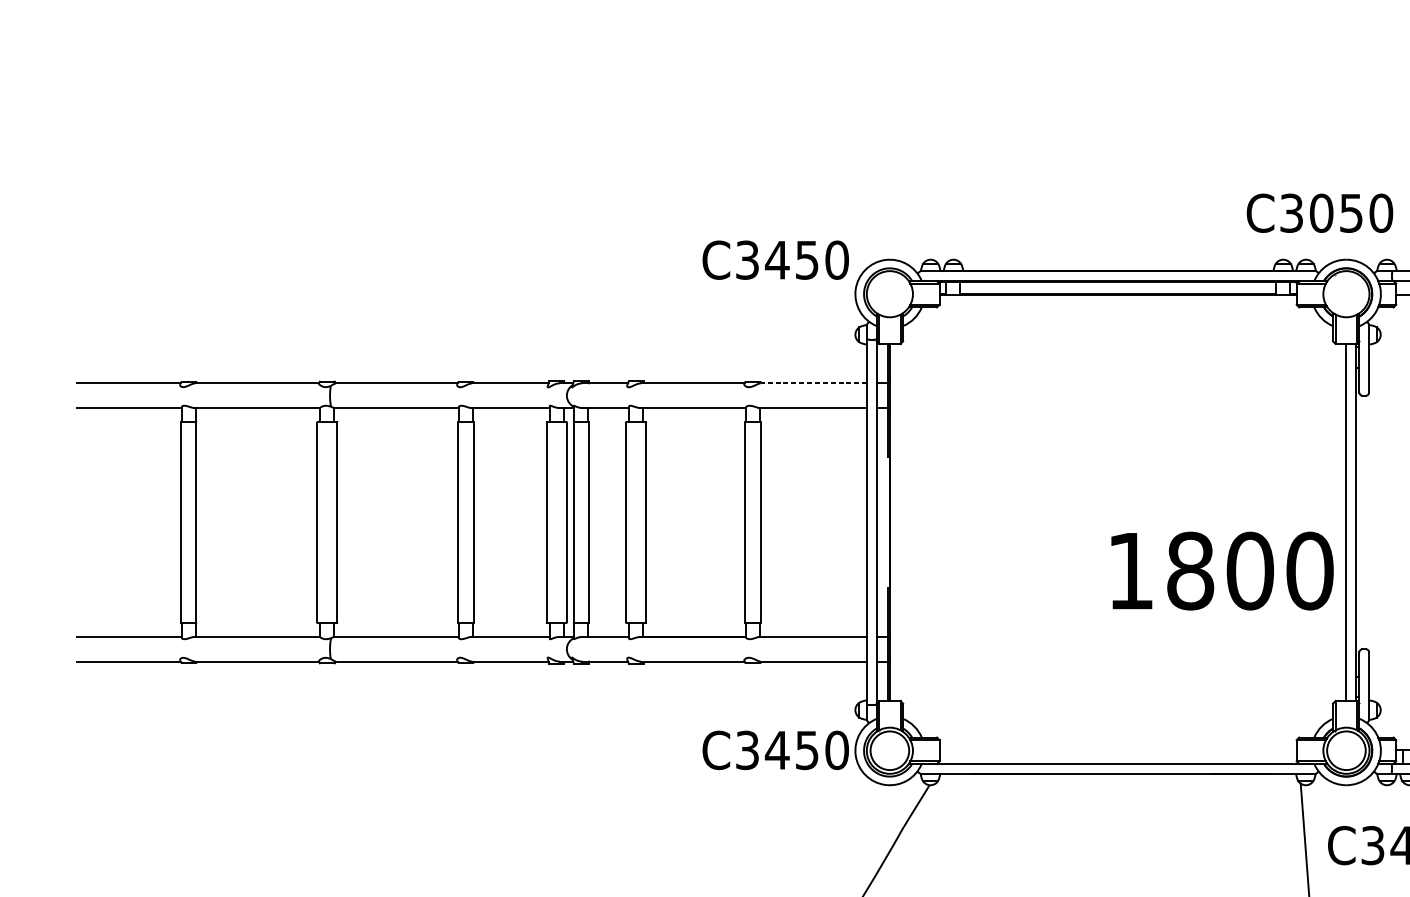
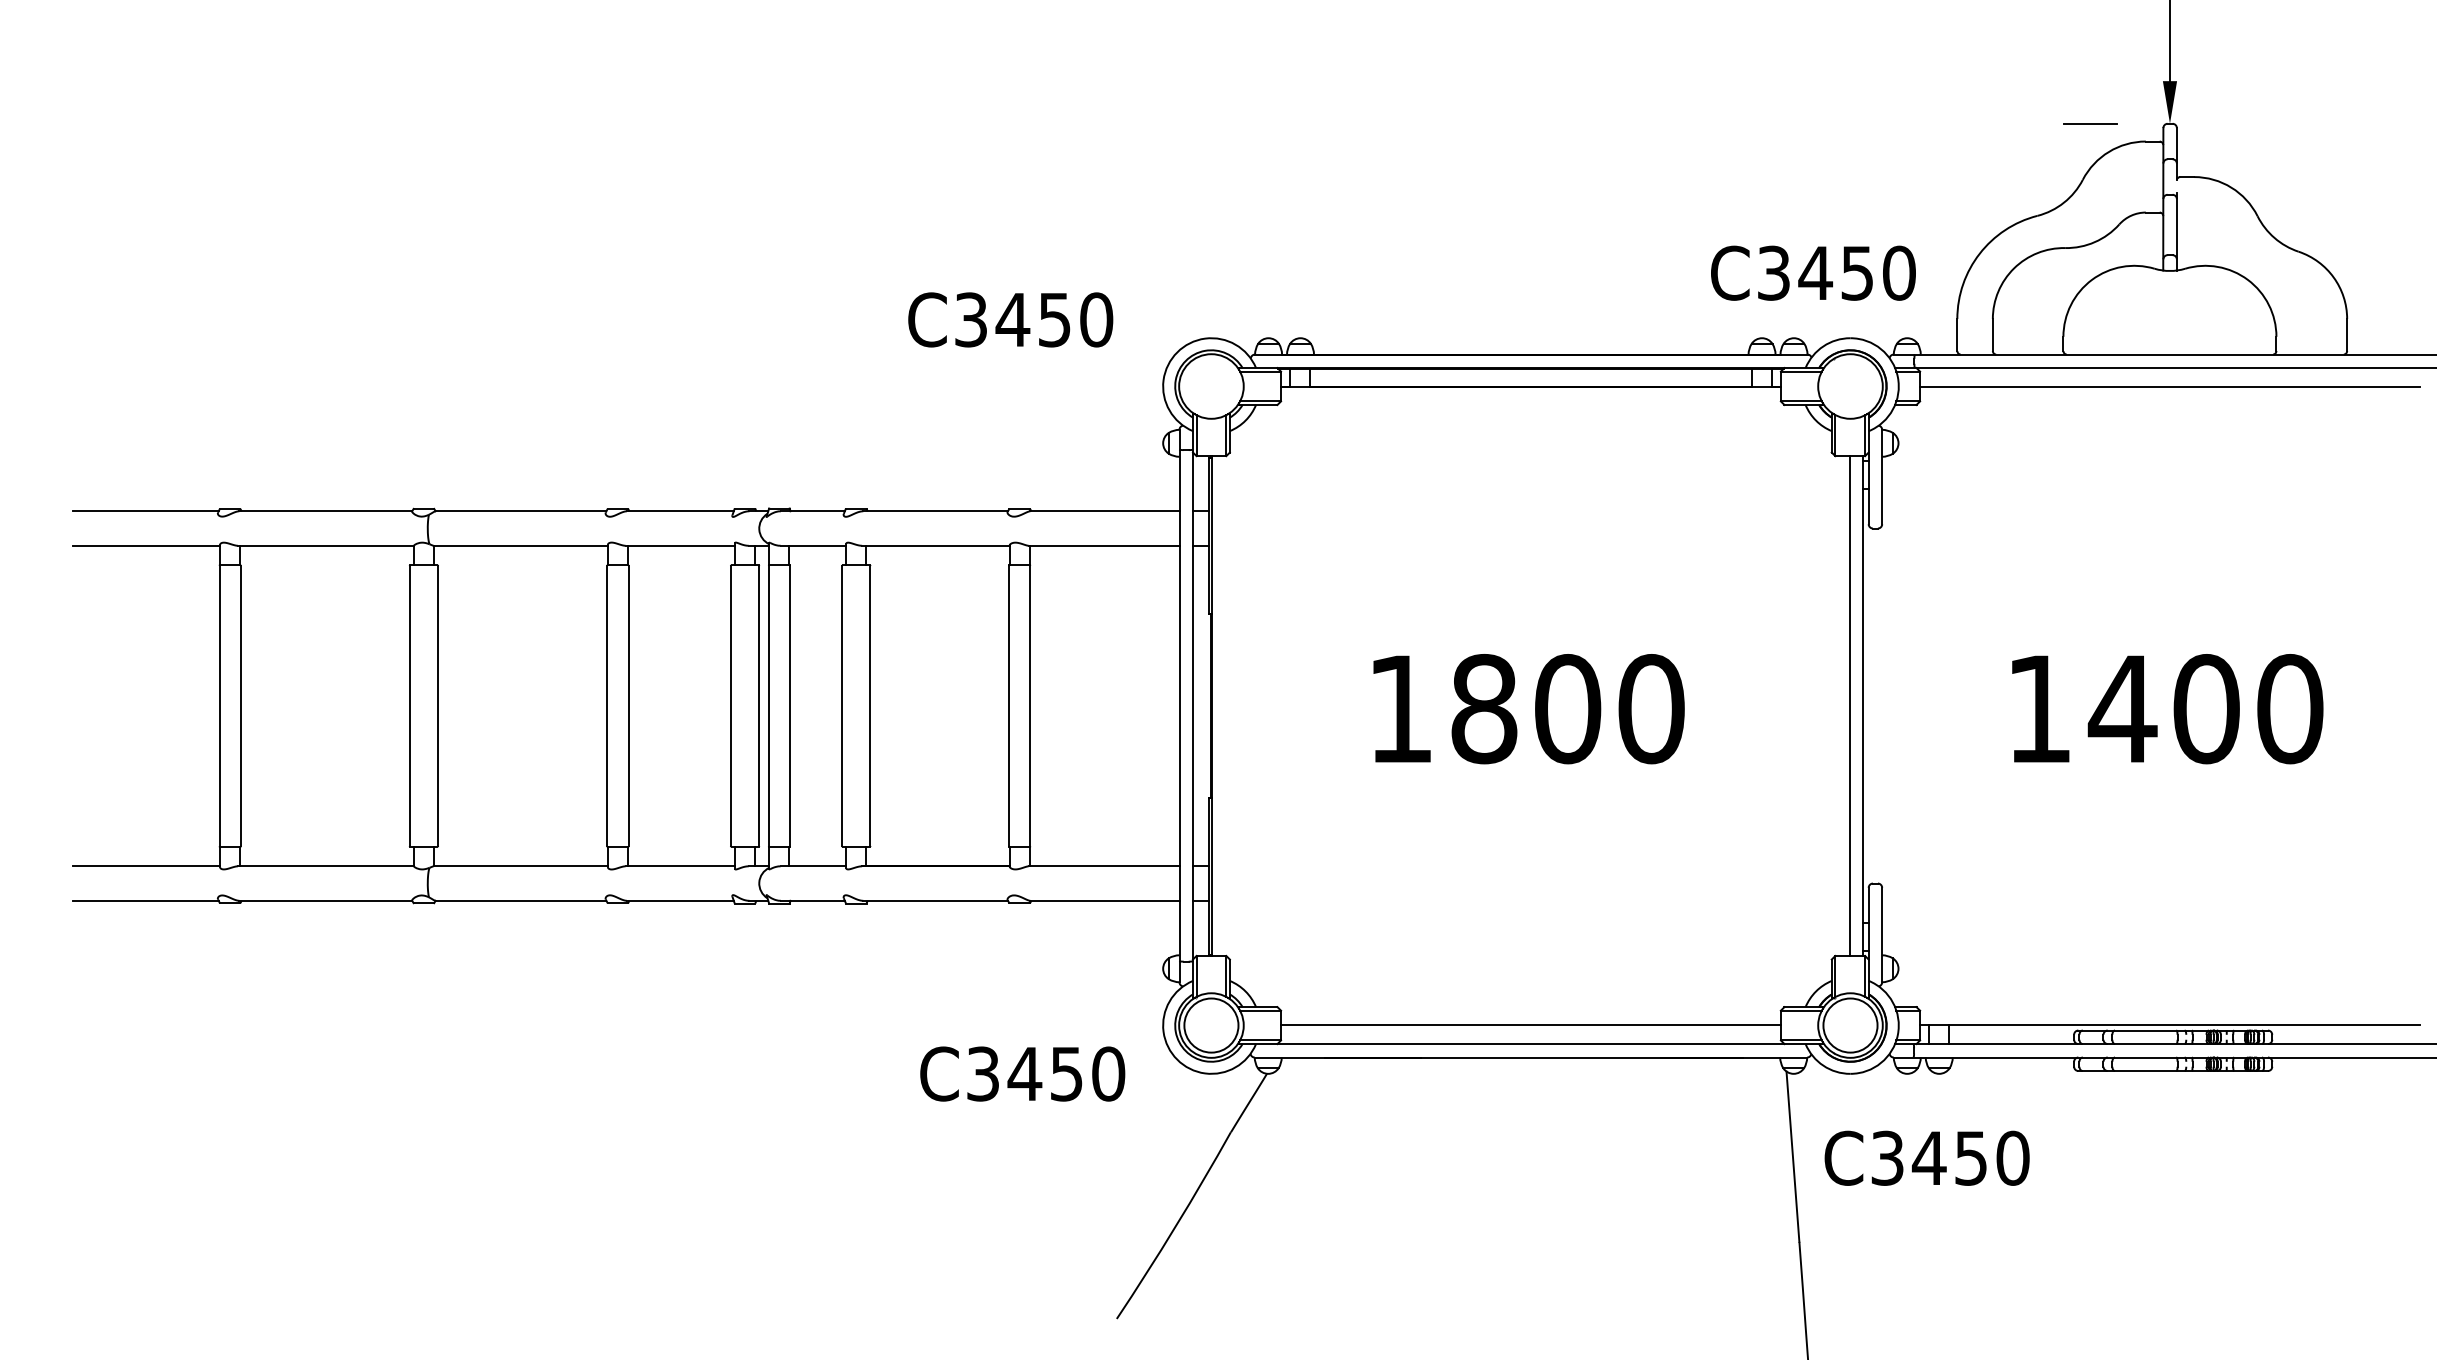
text: (1321, 212) -> (1815, 272), C3050 -> C3450
text: (775, 259) -> (1010, 319), moved
line: (813, 383) -> (1104, 511), dashed -> solid
text: (1222, 571) -> (1528, 709), moved
text: (775, 749) -> (1022, 1073), moved
line: (1117, 749) -> (1530, 1024), added

